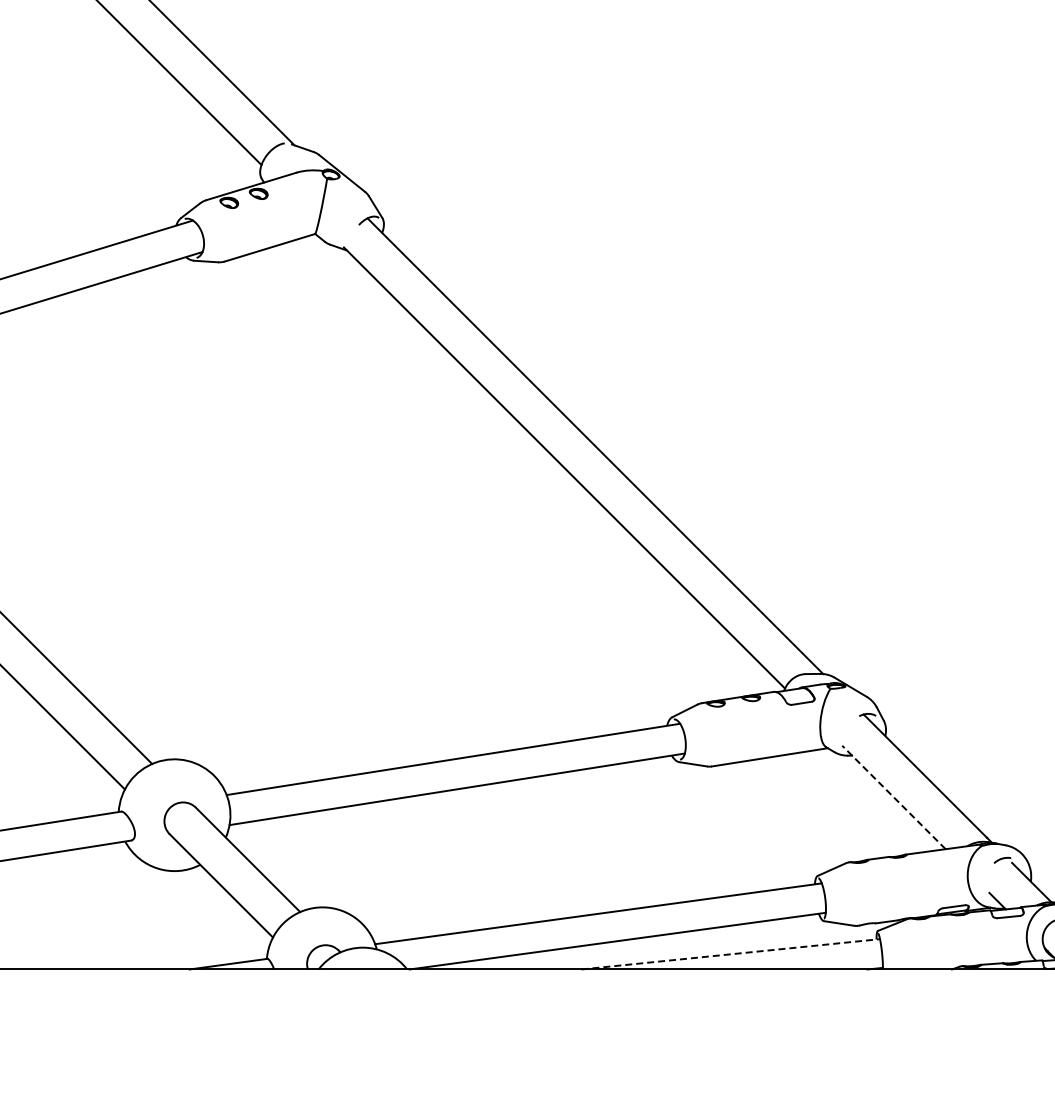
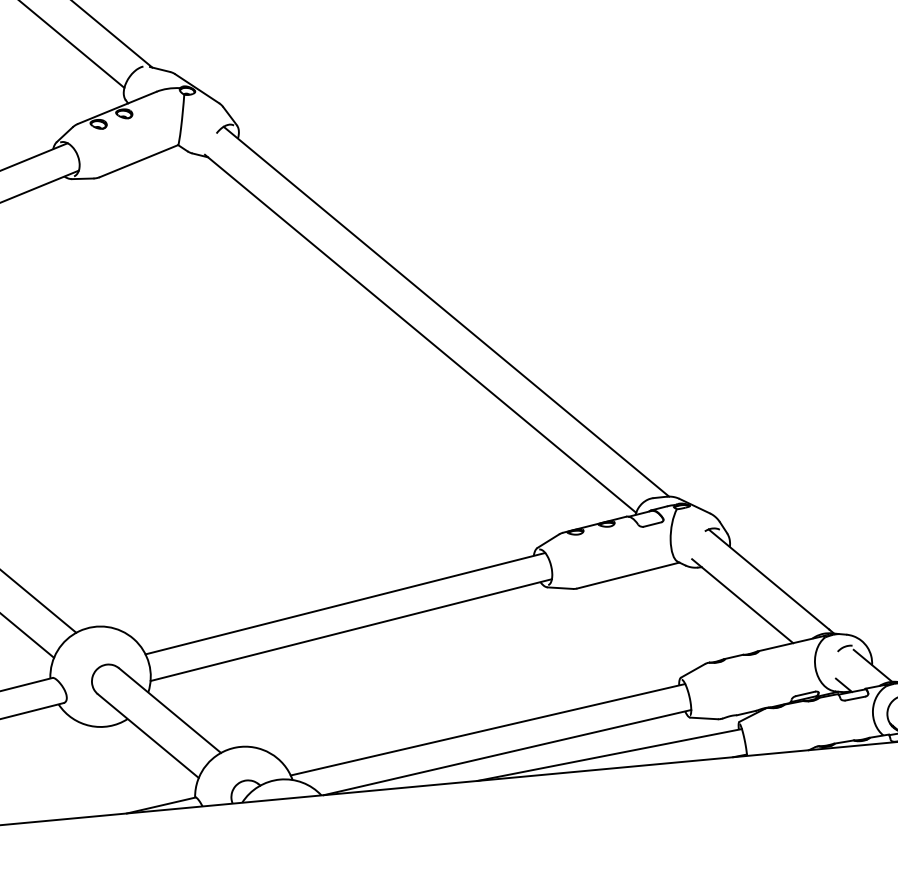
line: (893, 797) -> (742, 601), dashed -> solid
line: (731, 954) -> (610, 755), dashed -> solid

